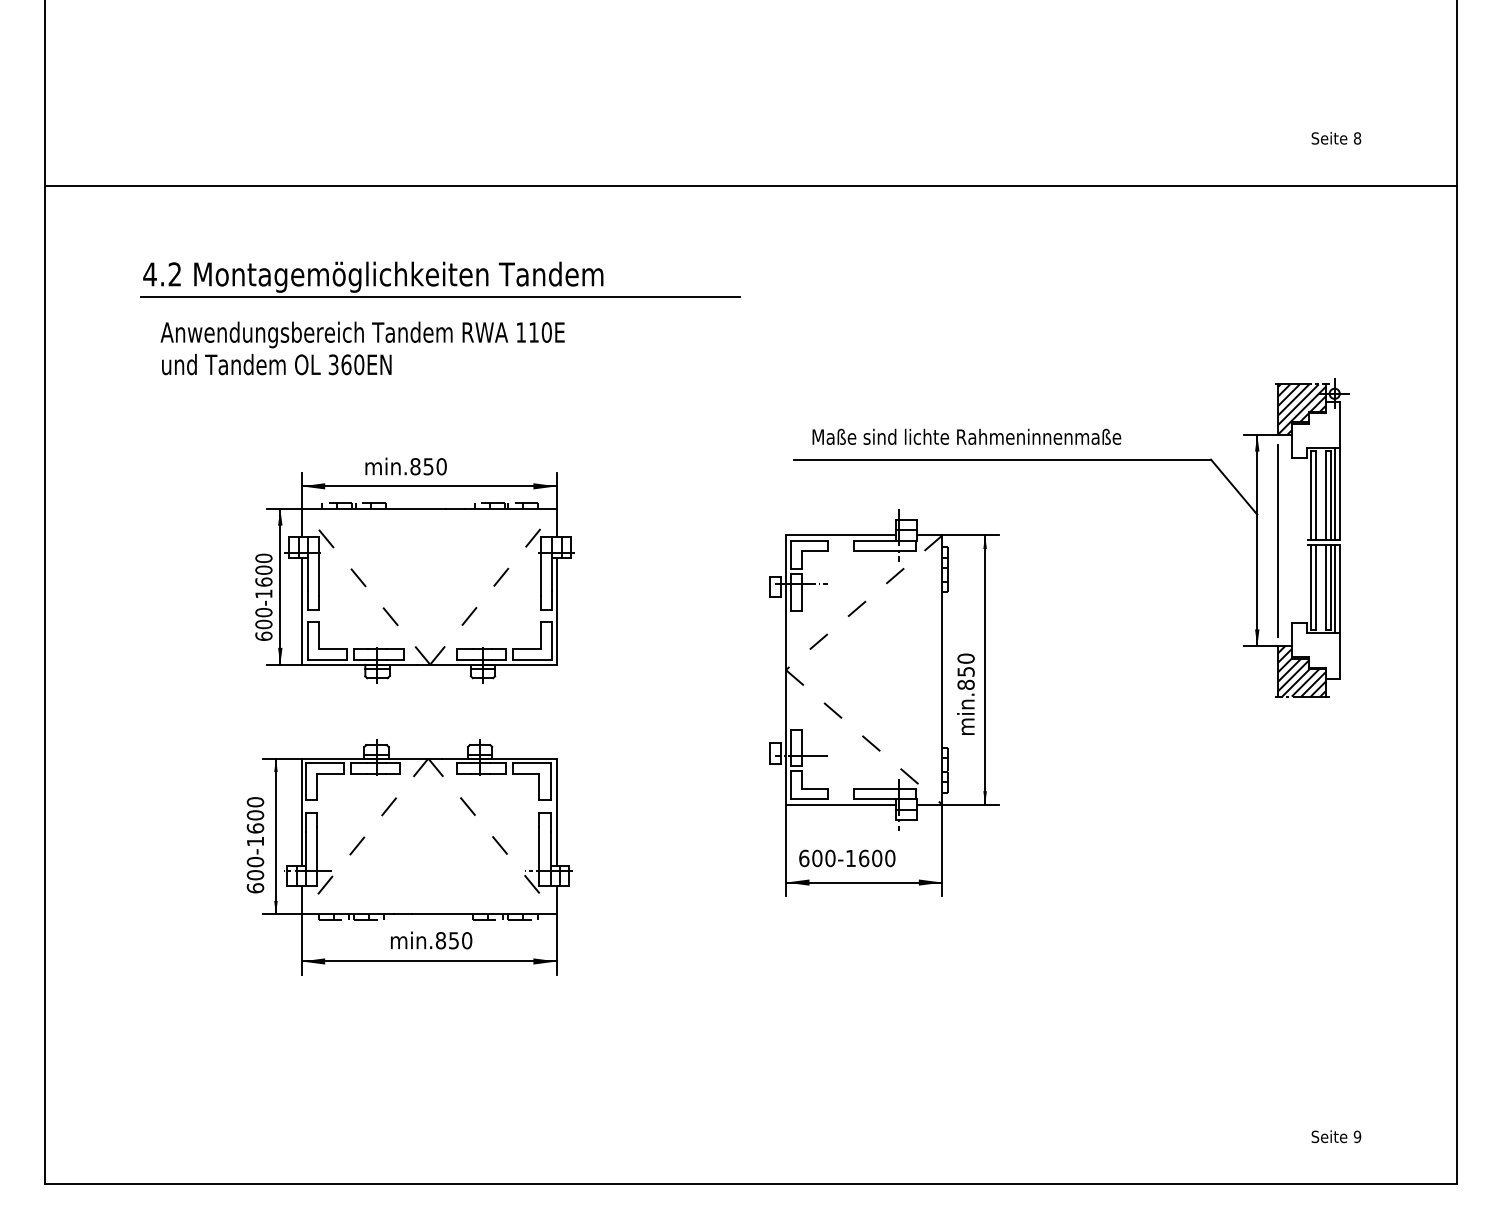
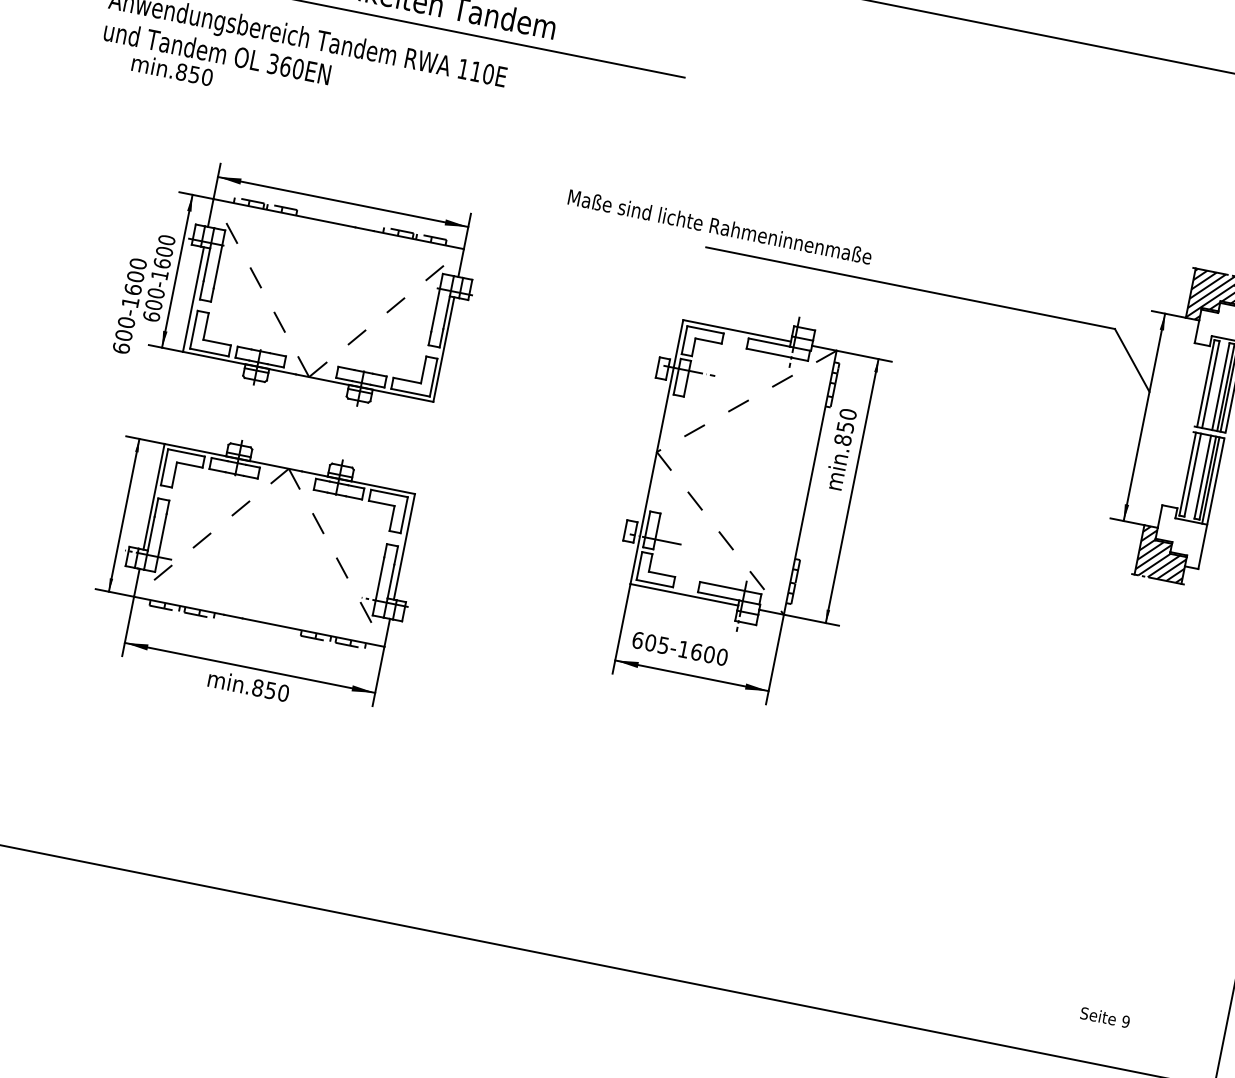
text: (966, 436) -> (719, 226), moved
text: (405, 466) -> (171, 70), moved
line: (1278, 540) -> (1165, 421), removed
text: (965, 693) -> (840, 448), moved
text: (255, 845) -> (129, 306), moved
text: (830, 858) -> (663, 645), 600-1600 -> 605-1600
text: (431, 940) -> (248, 686), moved

